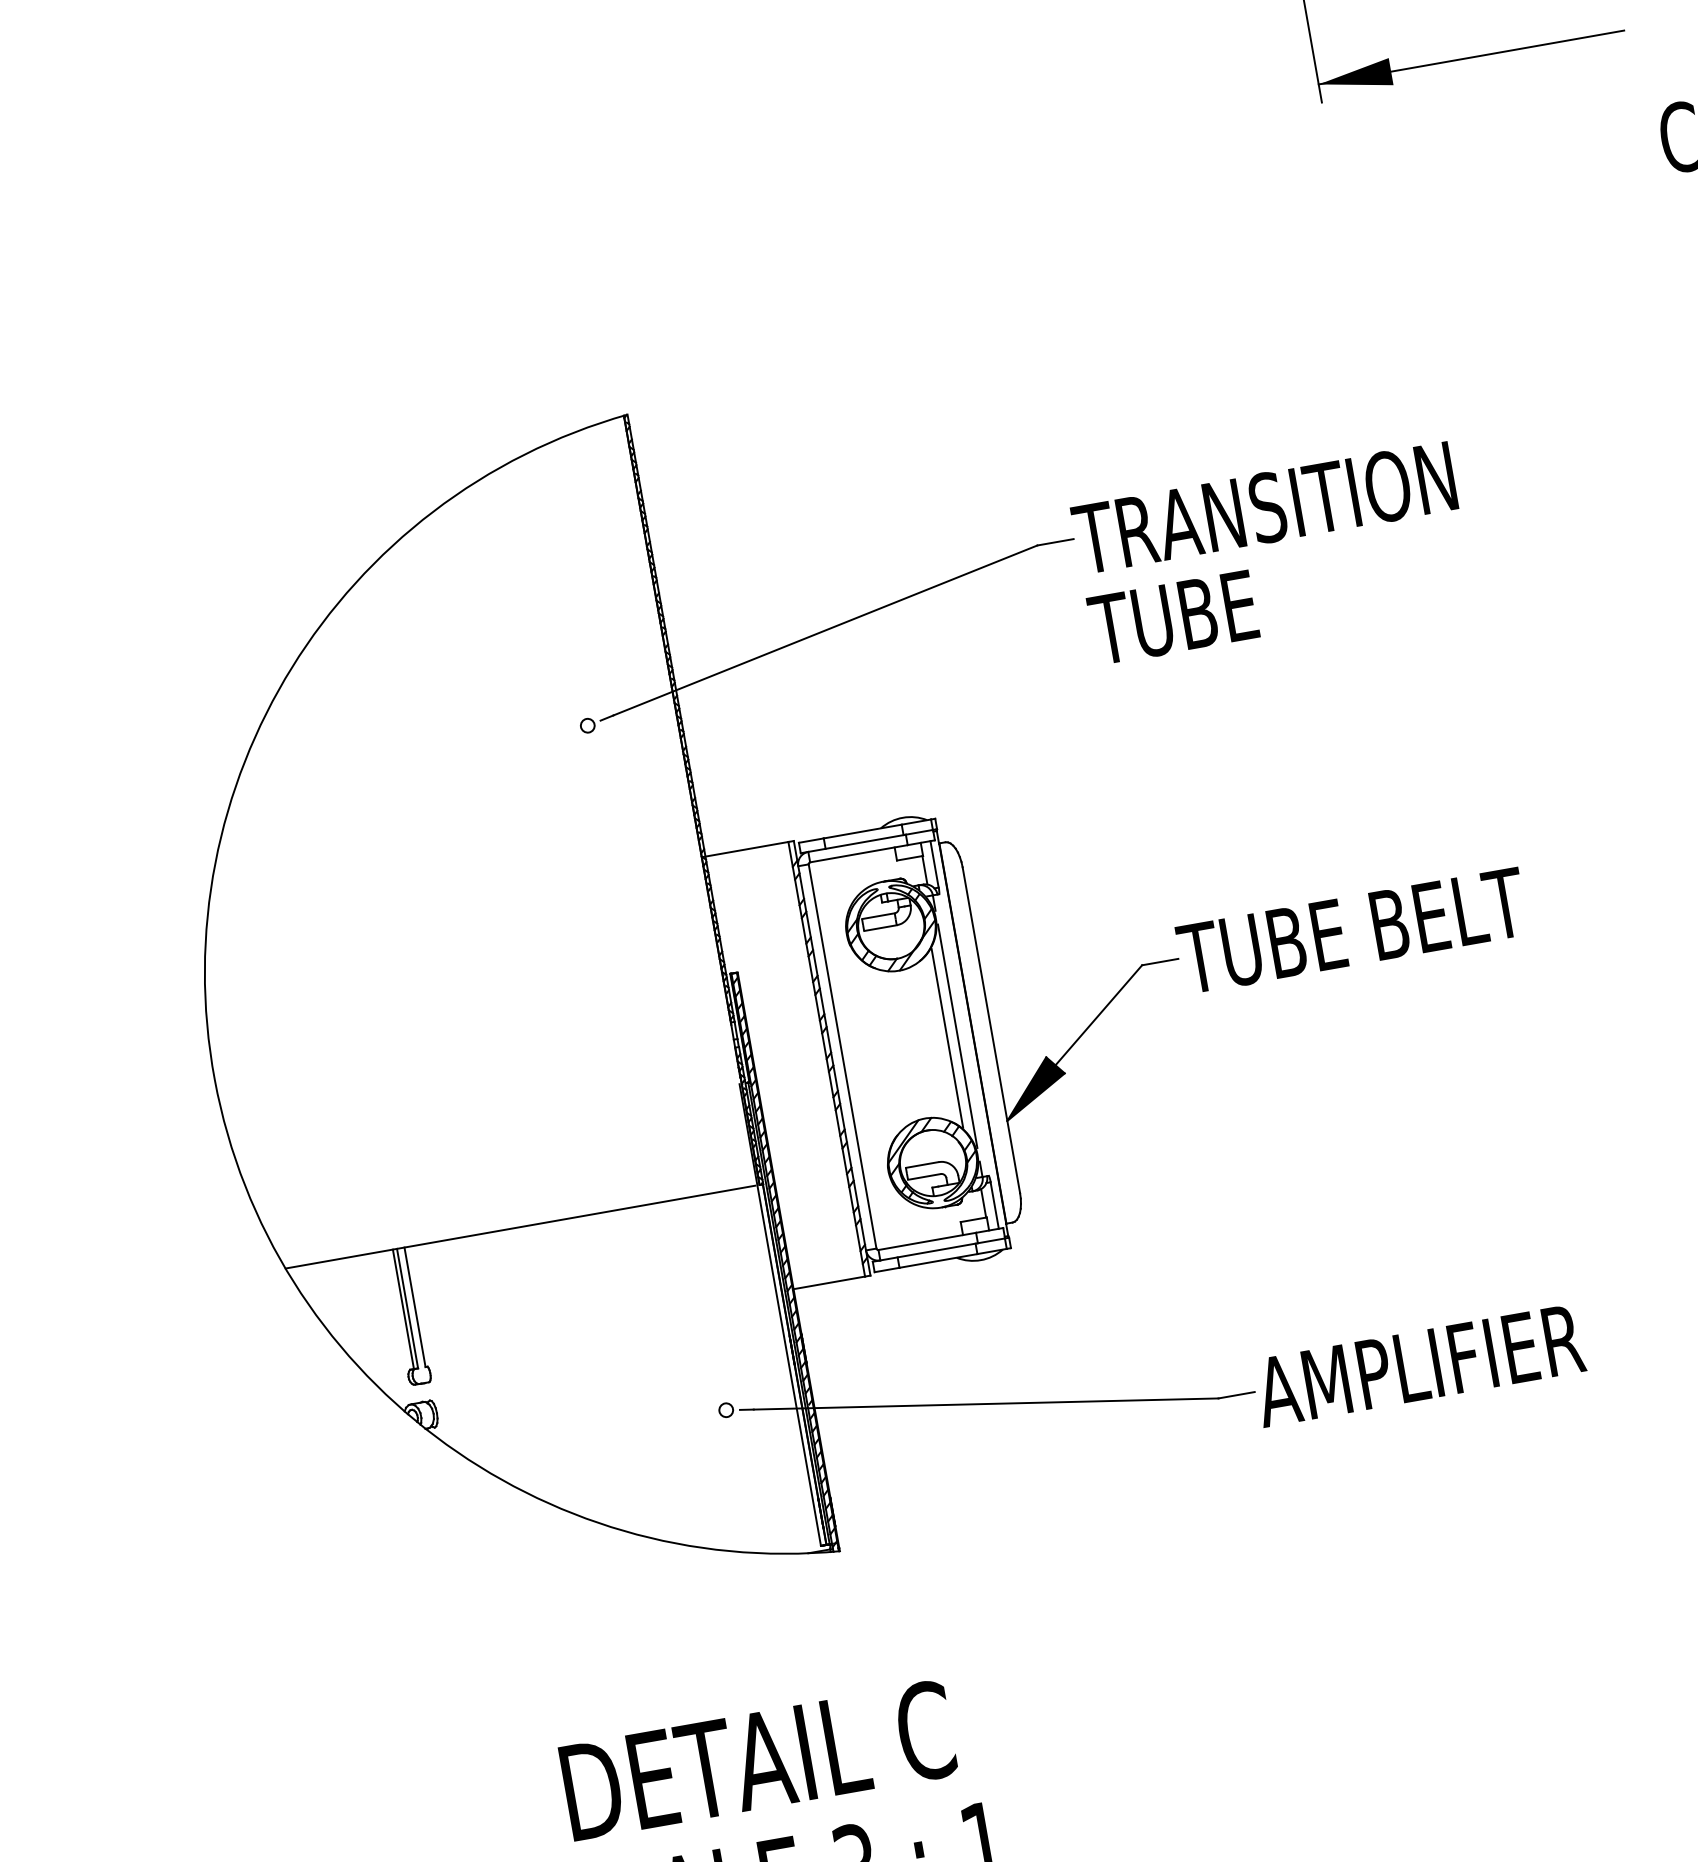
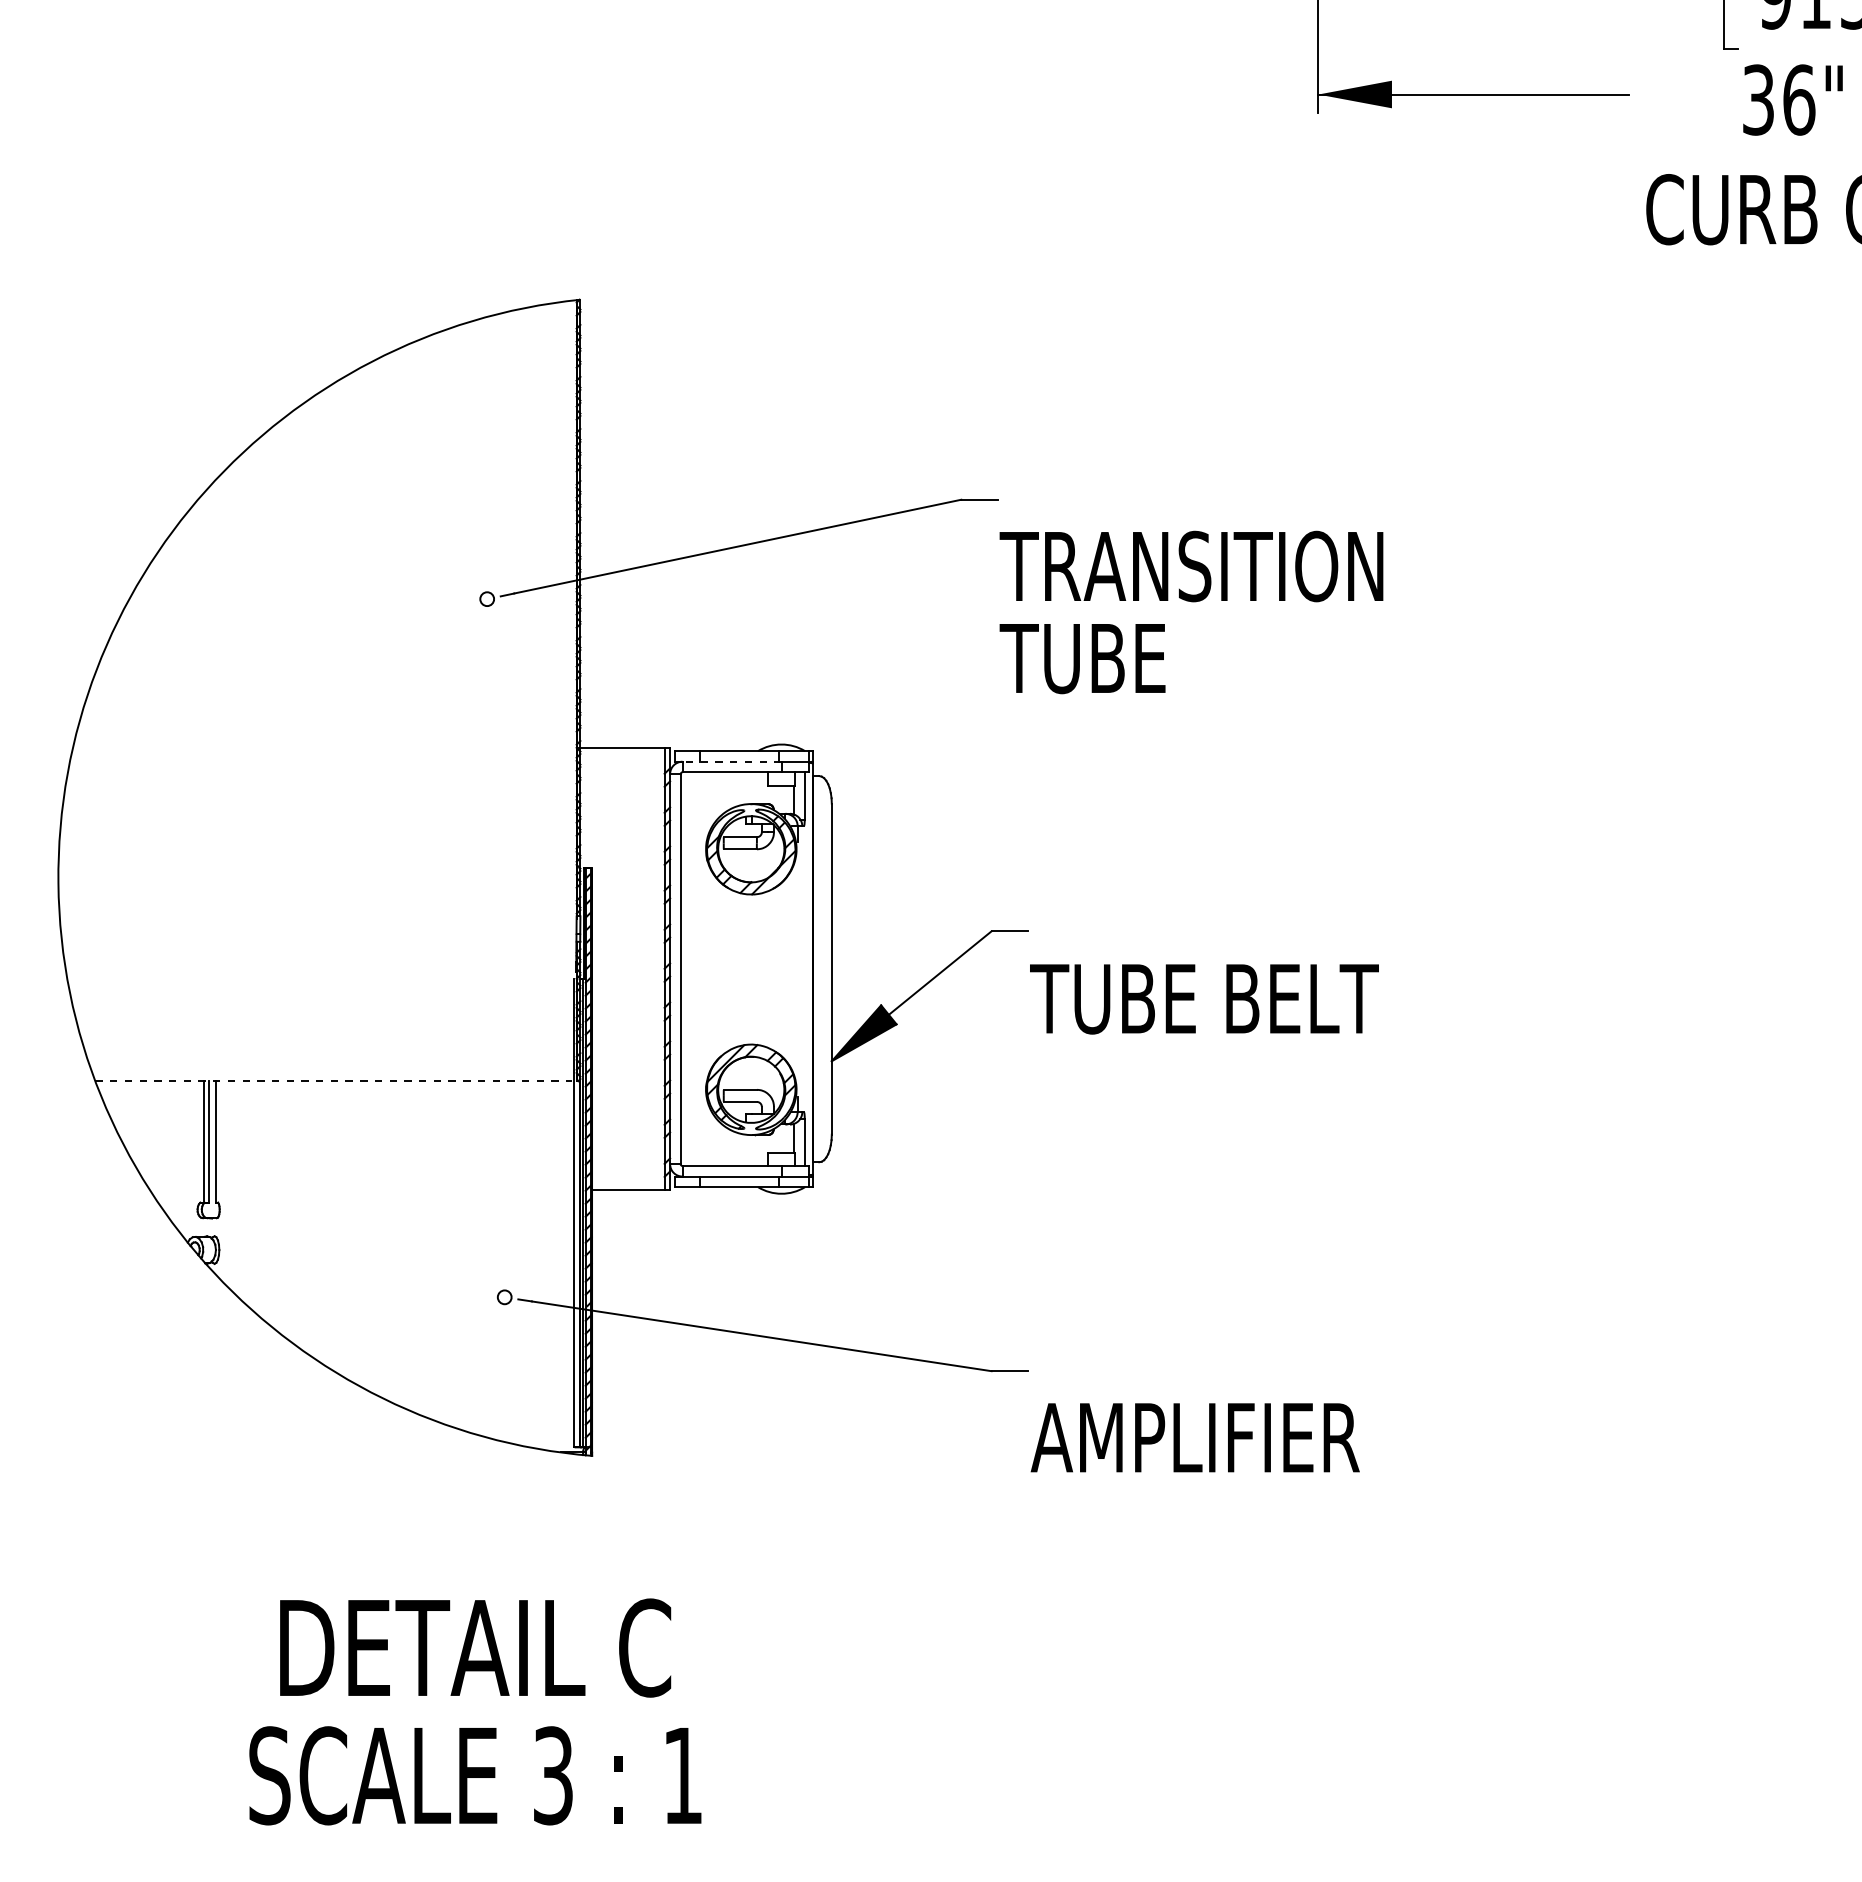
part: (1270, 543) -> (1191, 602), moved
line: (857, 843) -> (732, 761), solid -> dashed
text: (1352, 931) -> (1204, 999), moved
line: (957, 1035) -> (797, 968), removed
line: (947, 1038) -> (787, 969), removed
line: (521, 1227) -> (334, 1081), solid -> dashed
text: (1418, 1365) -> (1194, 1437), moved

